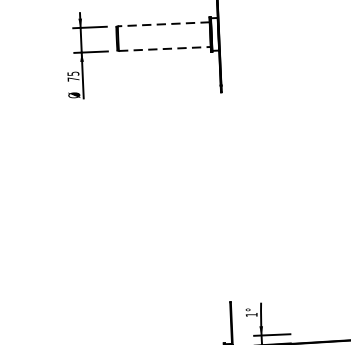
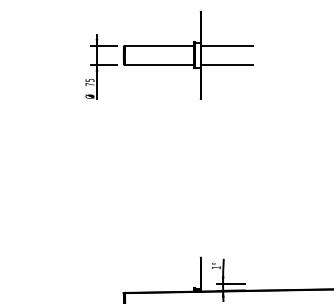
line: (253, 20) -> (227, 46), added
line: (163, 24) -> (159, 46), dashed -> solid
line: (254, 44) -> (227, 64), added
line: (164, 48) -> (159, 64), dashed -> solid

